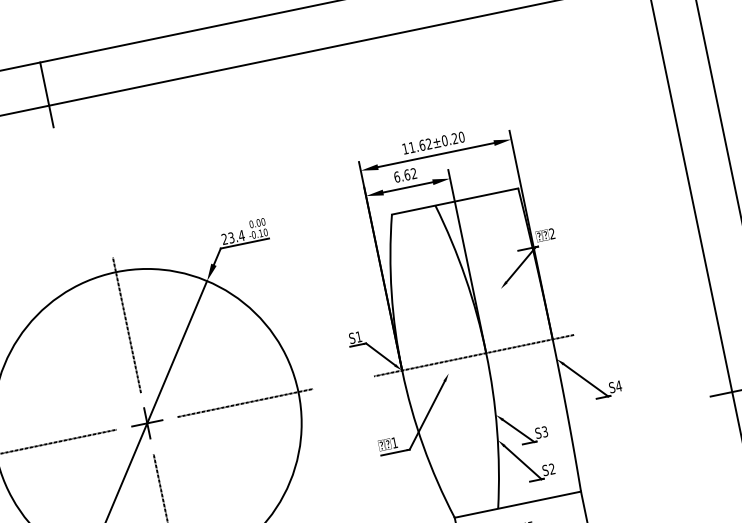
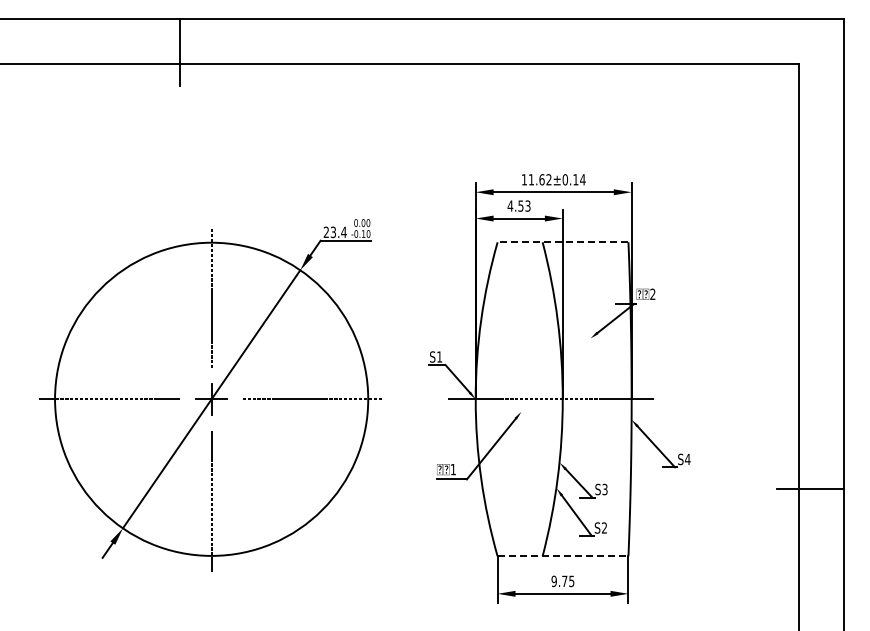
text: (458, 137) -> (579, 179), 11.62±0.20 -> 11.62±0.14
text: (404, 174) -> (518, 205), 6.62 -> 4.53
line: (454, 201) -> (562, 242), solid -> dashed
line: (518, 504) -> (563, 556), solid -> dashed

